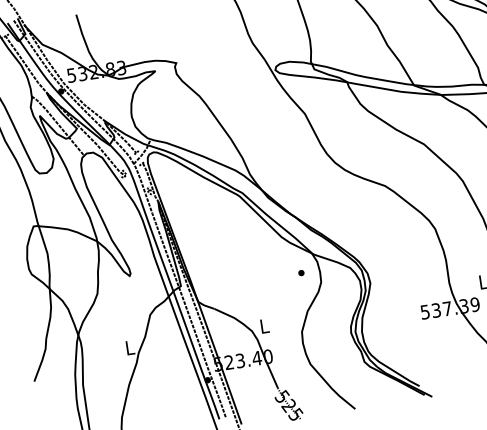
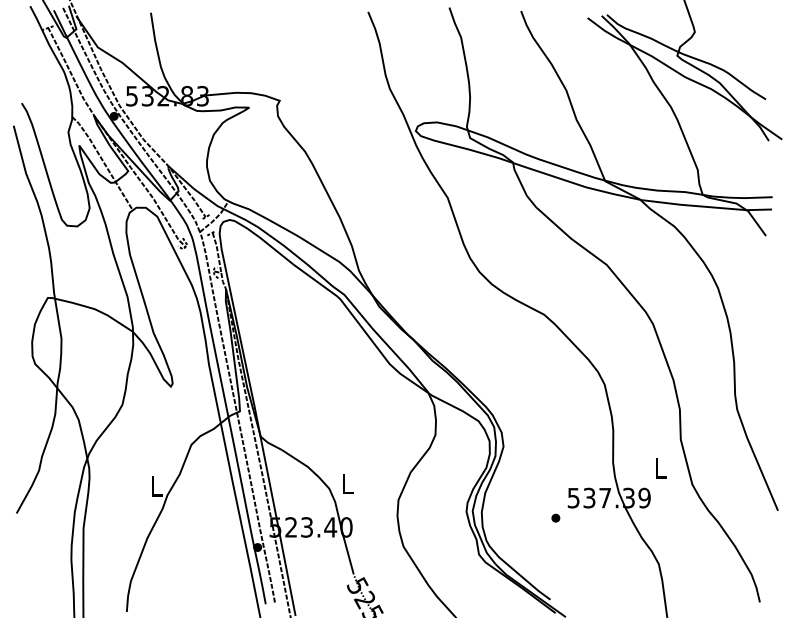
part: (301, 272) -> (555, 517), moved

